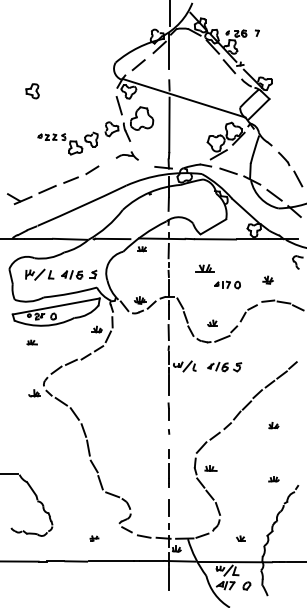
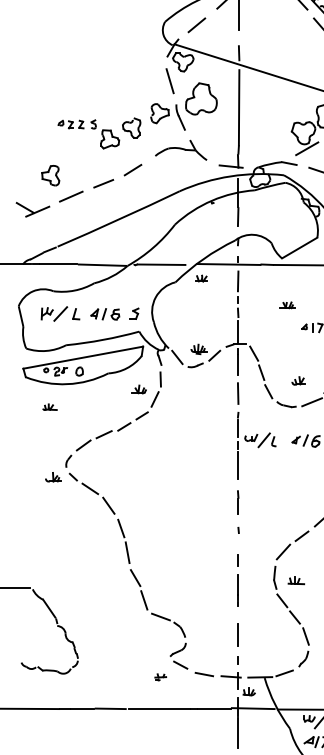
part: (32, 91) -> (50, 175), moved
part: (127, 155) -> (181, 149), size x1.67
part: (204, 268) -> (287, 305), size x0.62
part: (94, 538) -> (160, 677), moved

